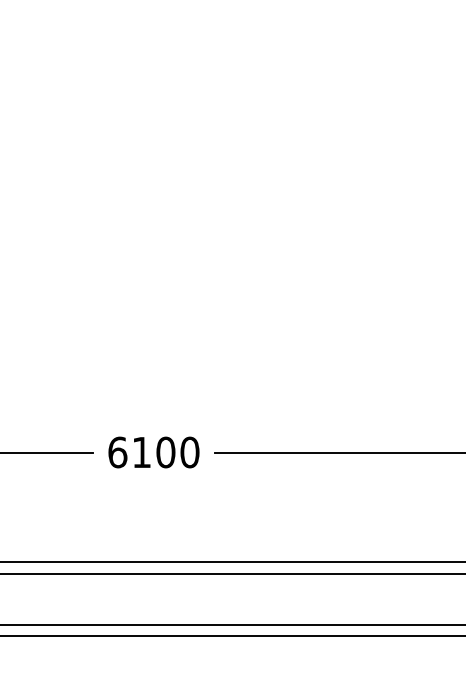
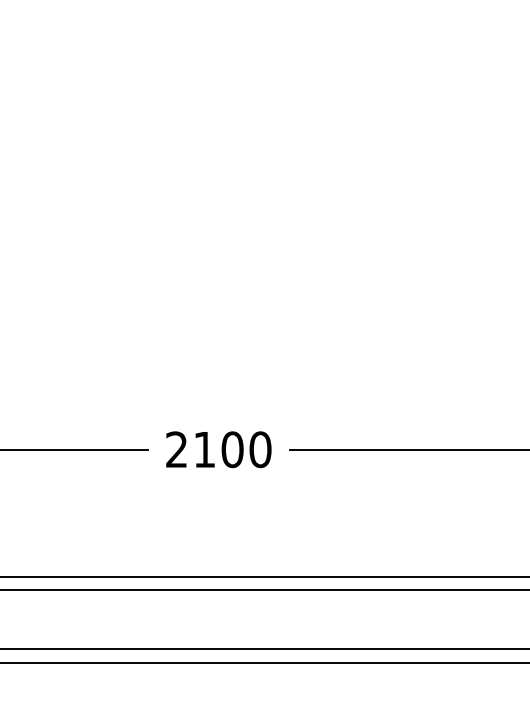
text: (117, 452) -> (176, 449), 6100 -> 2100

